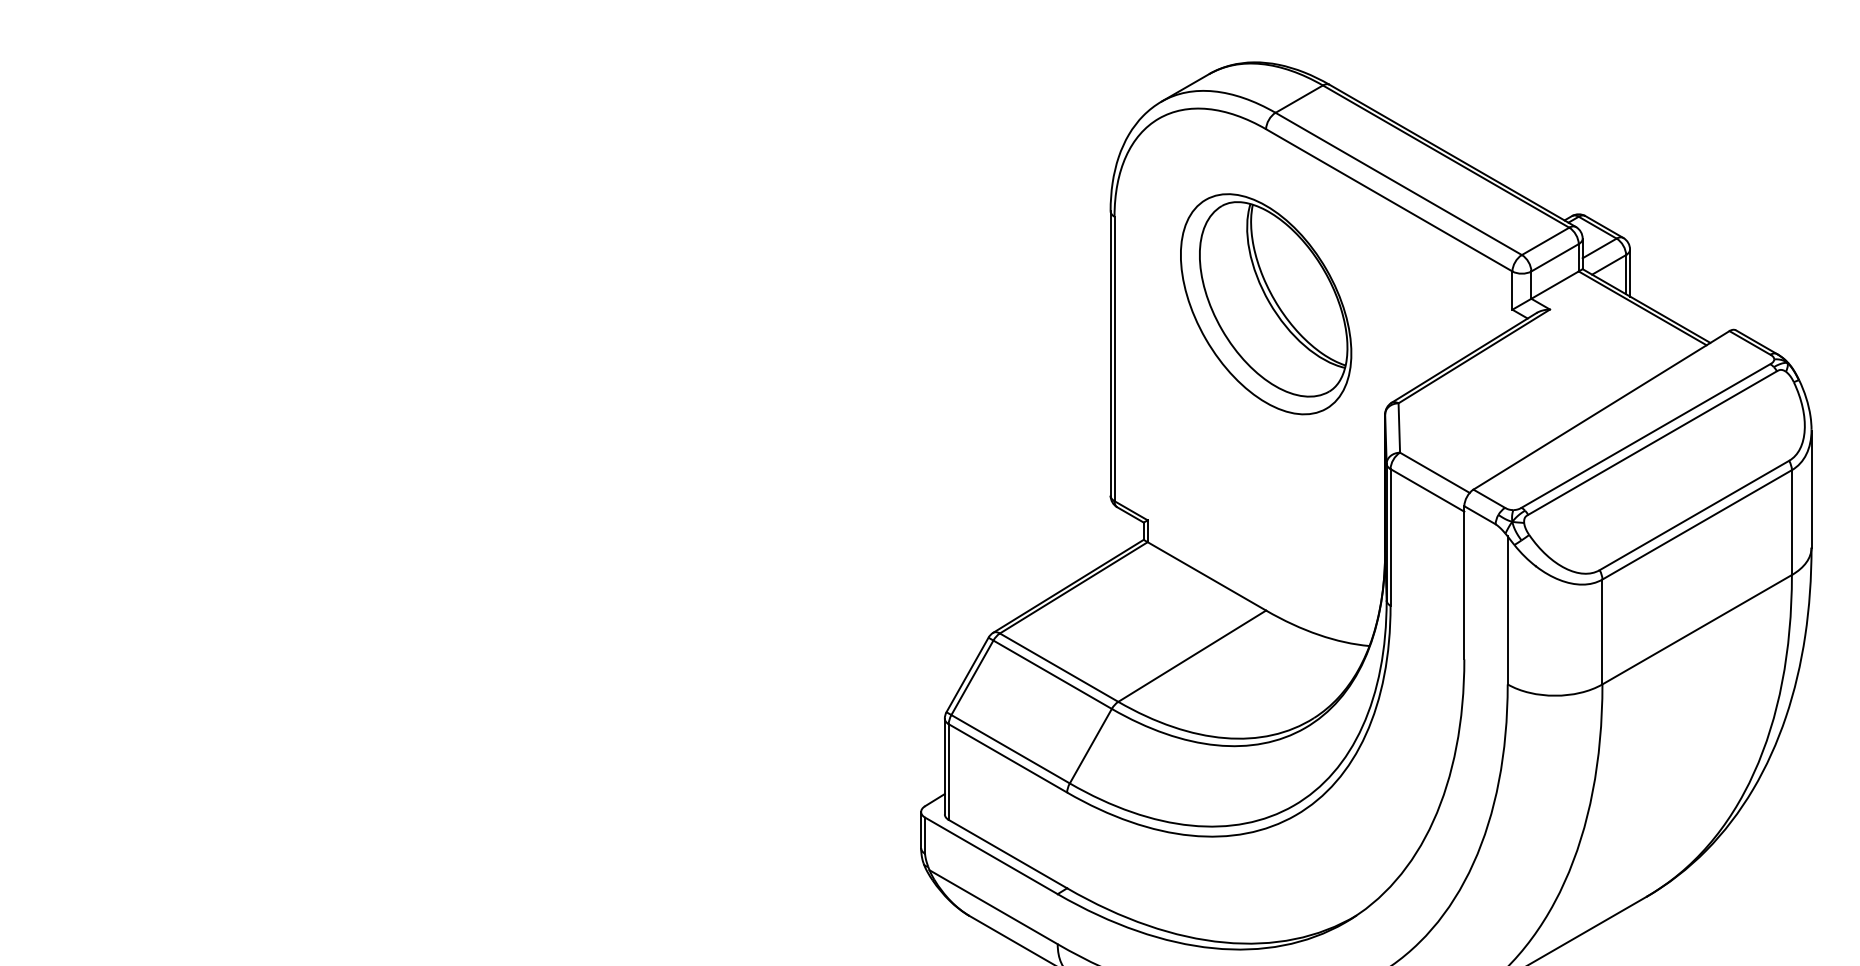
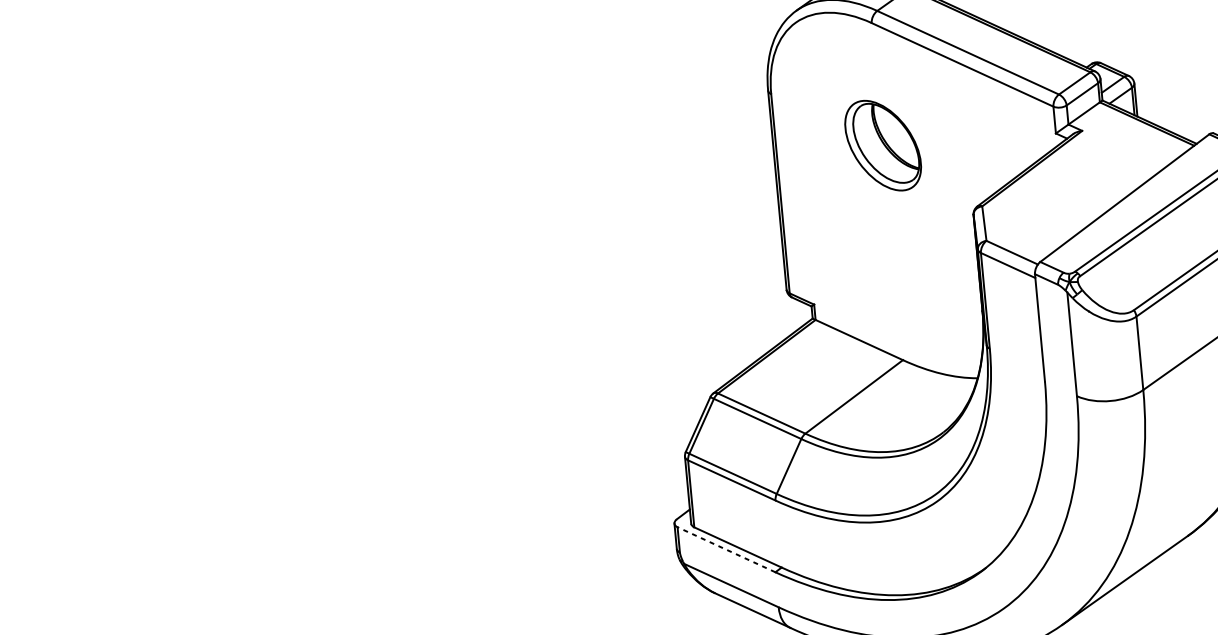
part: (1266, 304) -> (883, 145), size x0.6
line: (991, 855) -> (726, 549), solid -> dashed

